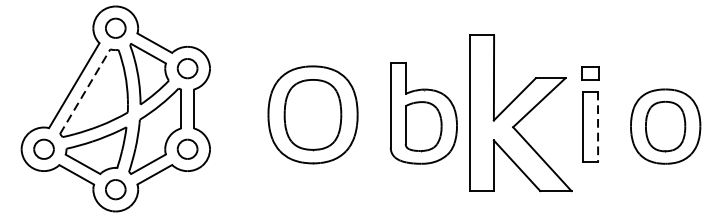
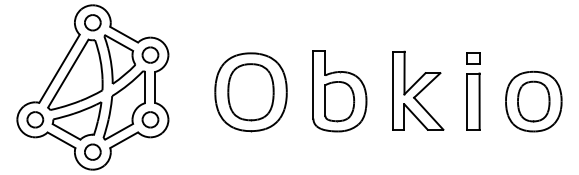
line: (85, 91) -> (68, 73), dashed -> solid
part: (521, 112) -> (418, 90), size x0.62
line: (597, 127) -> (479, 102), dashed -> solid

